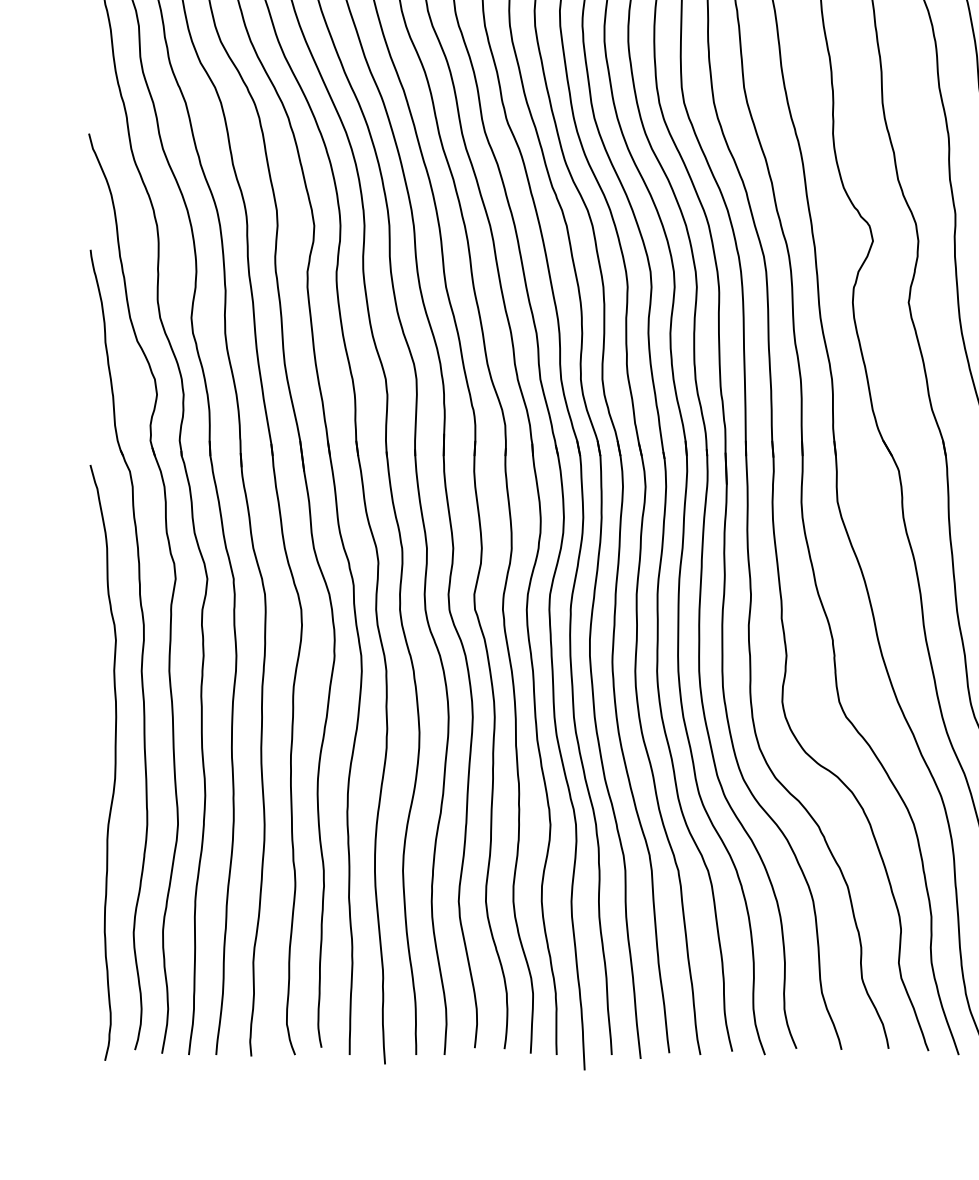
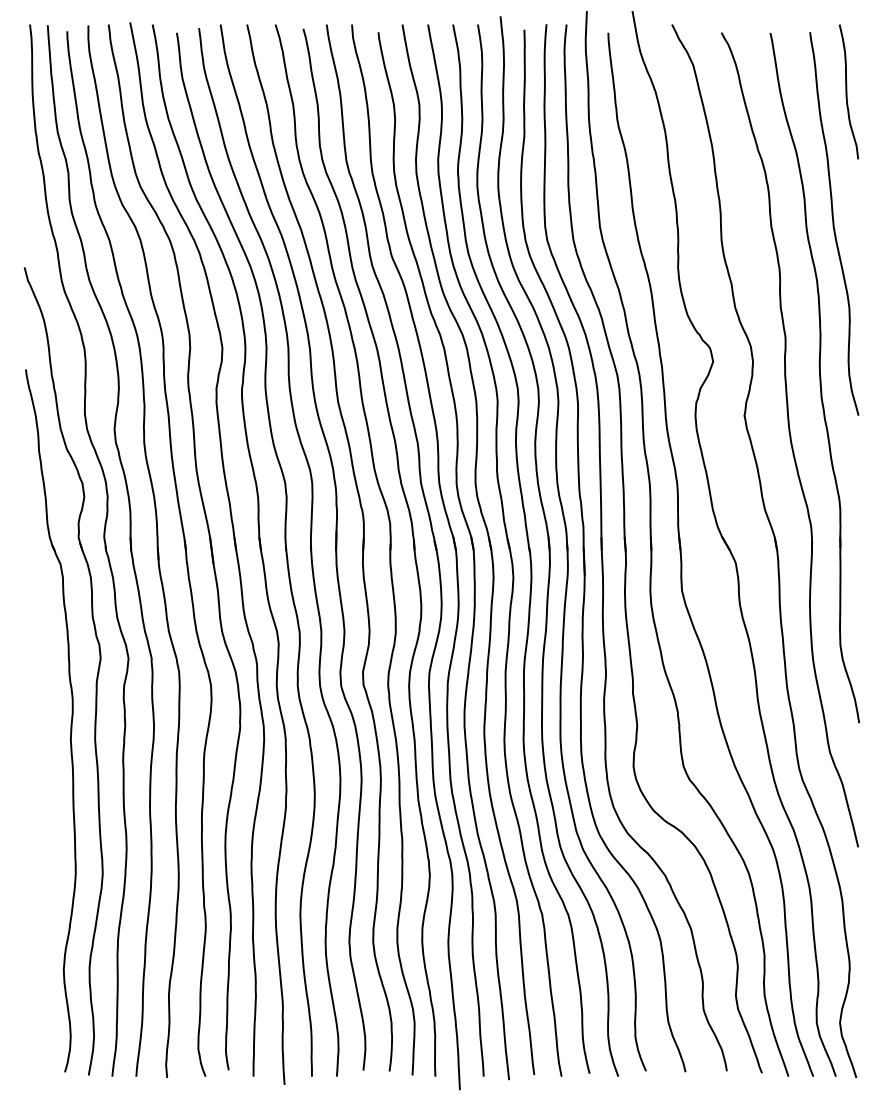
curve: (113, 766) -> (46, 823), removed

